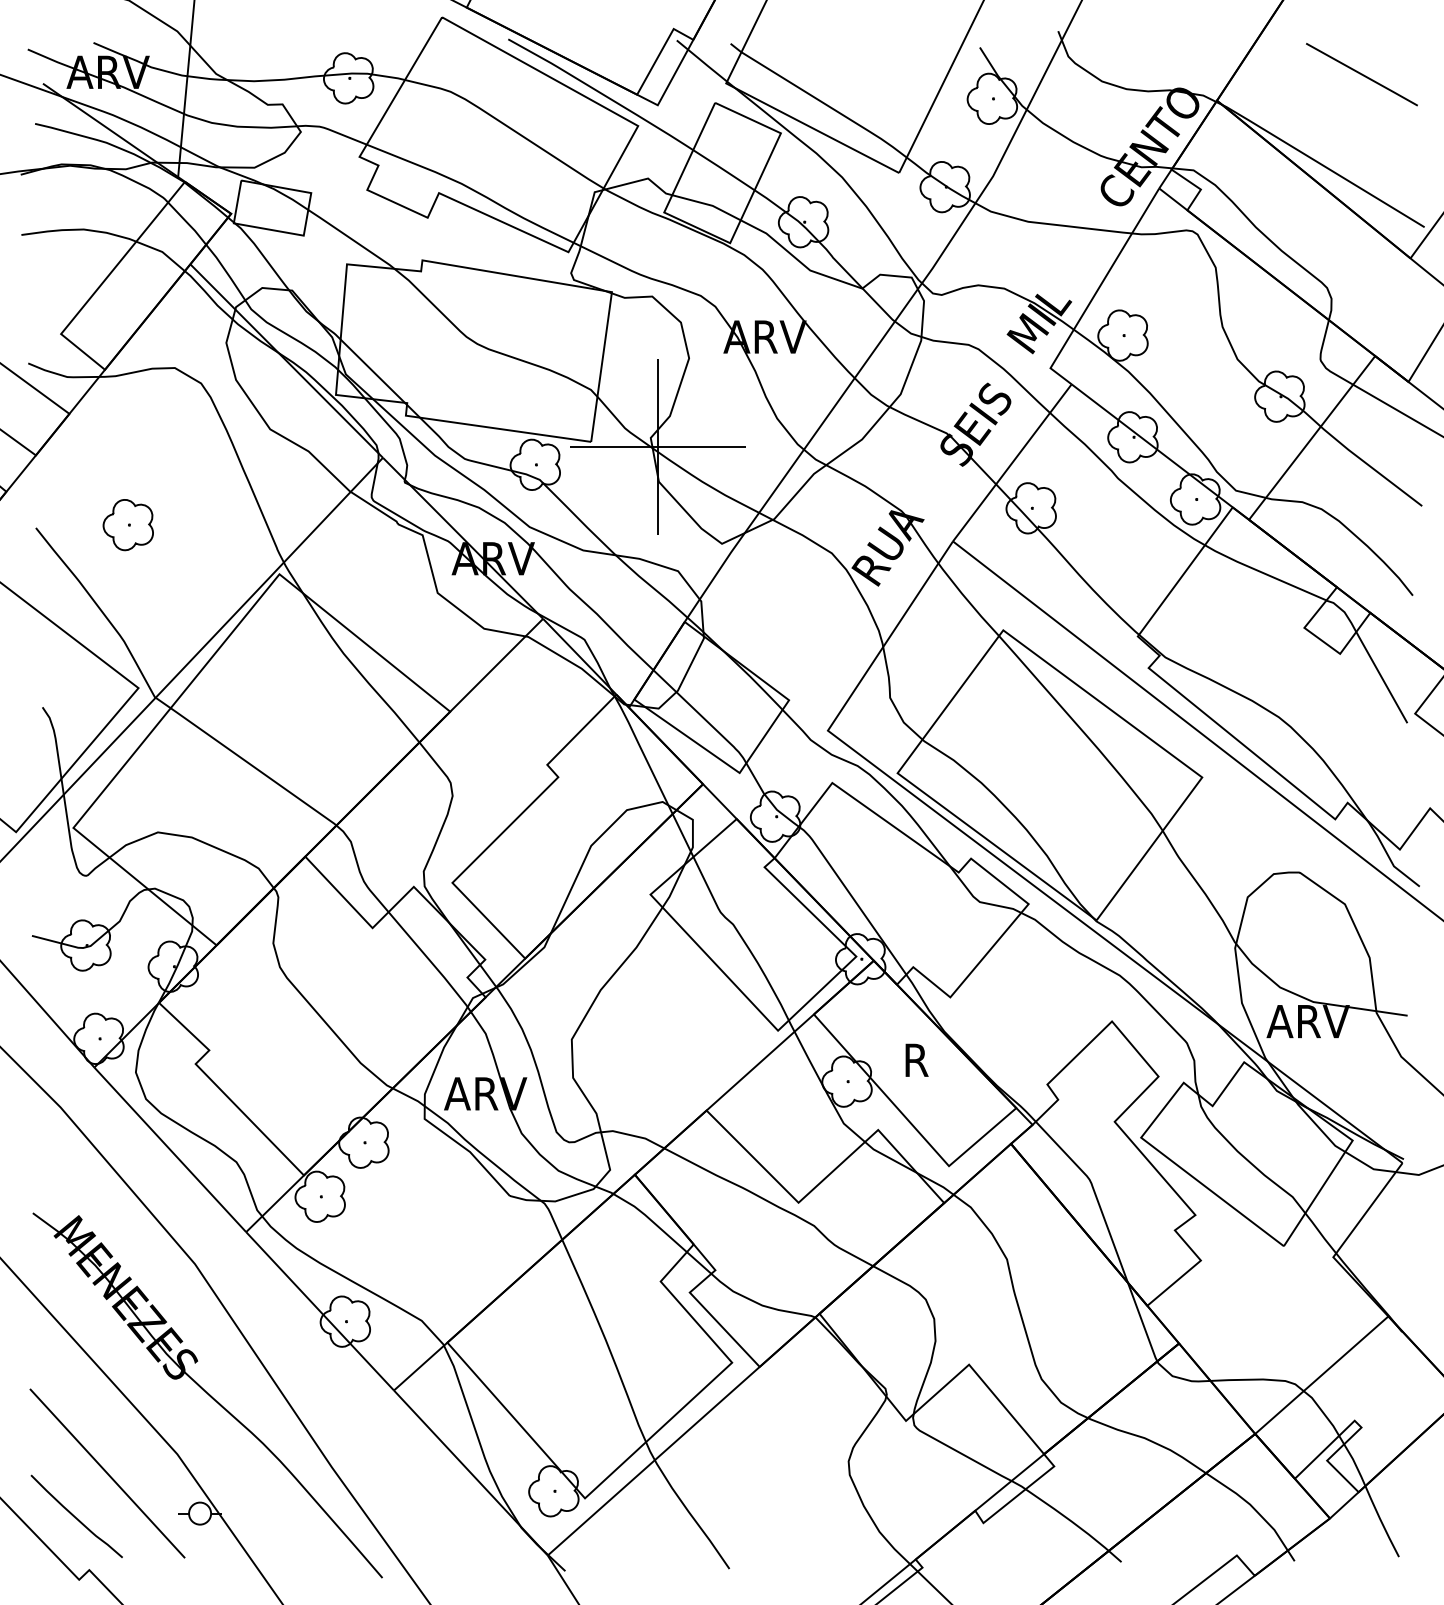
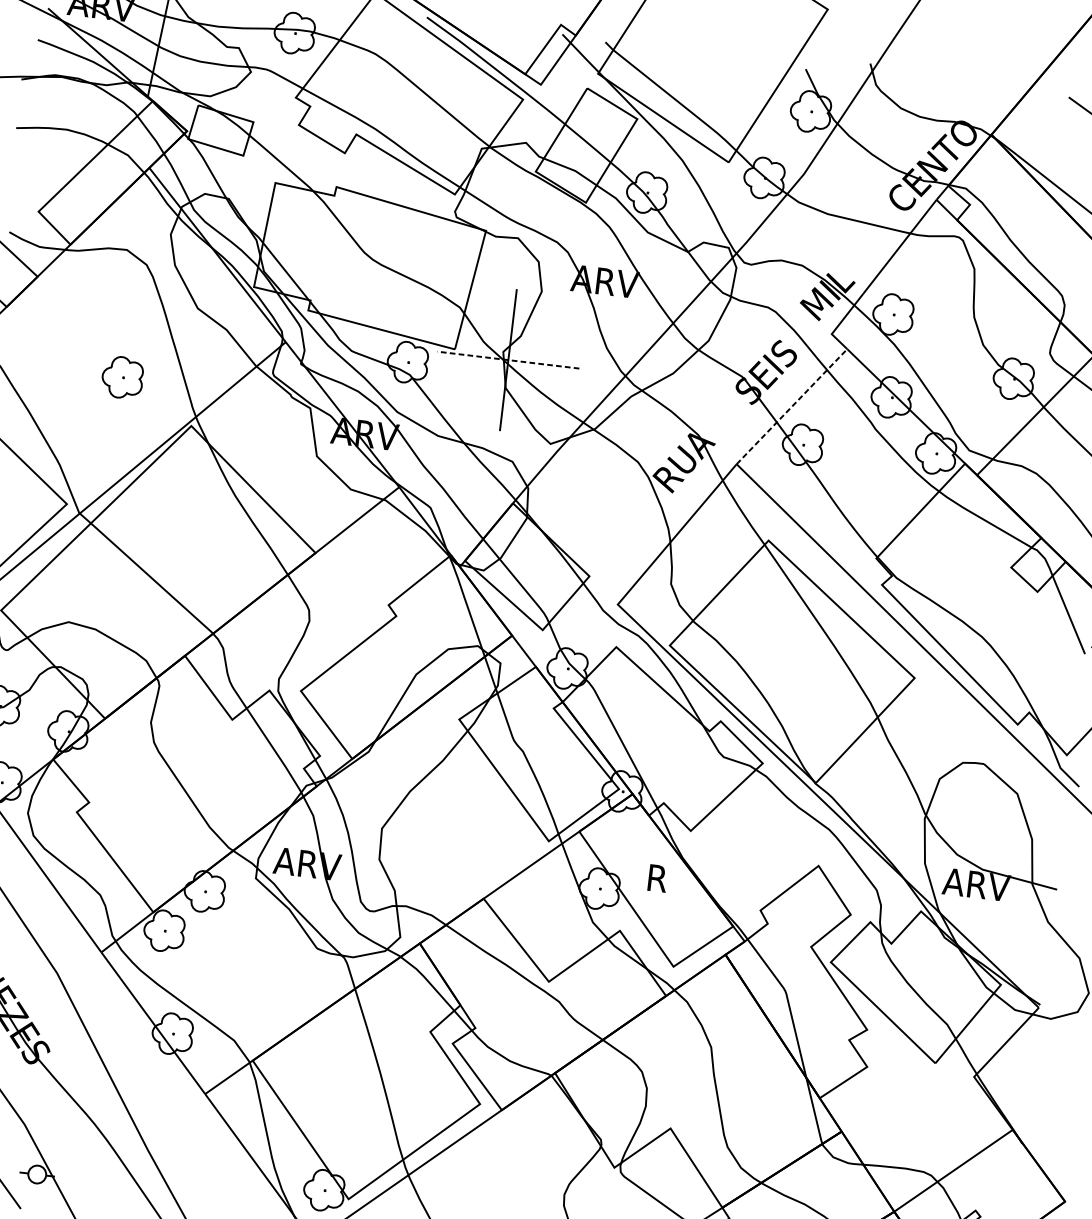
line: (657, 447) -> (507, 360), solid -> dashed
line: (1012, 462) -> (792, 406), solid -> dashed
part: (127, 525) -> (121, 377), moved

